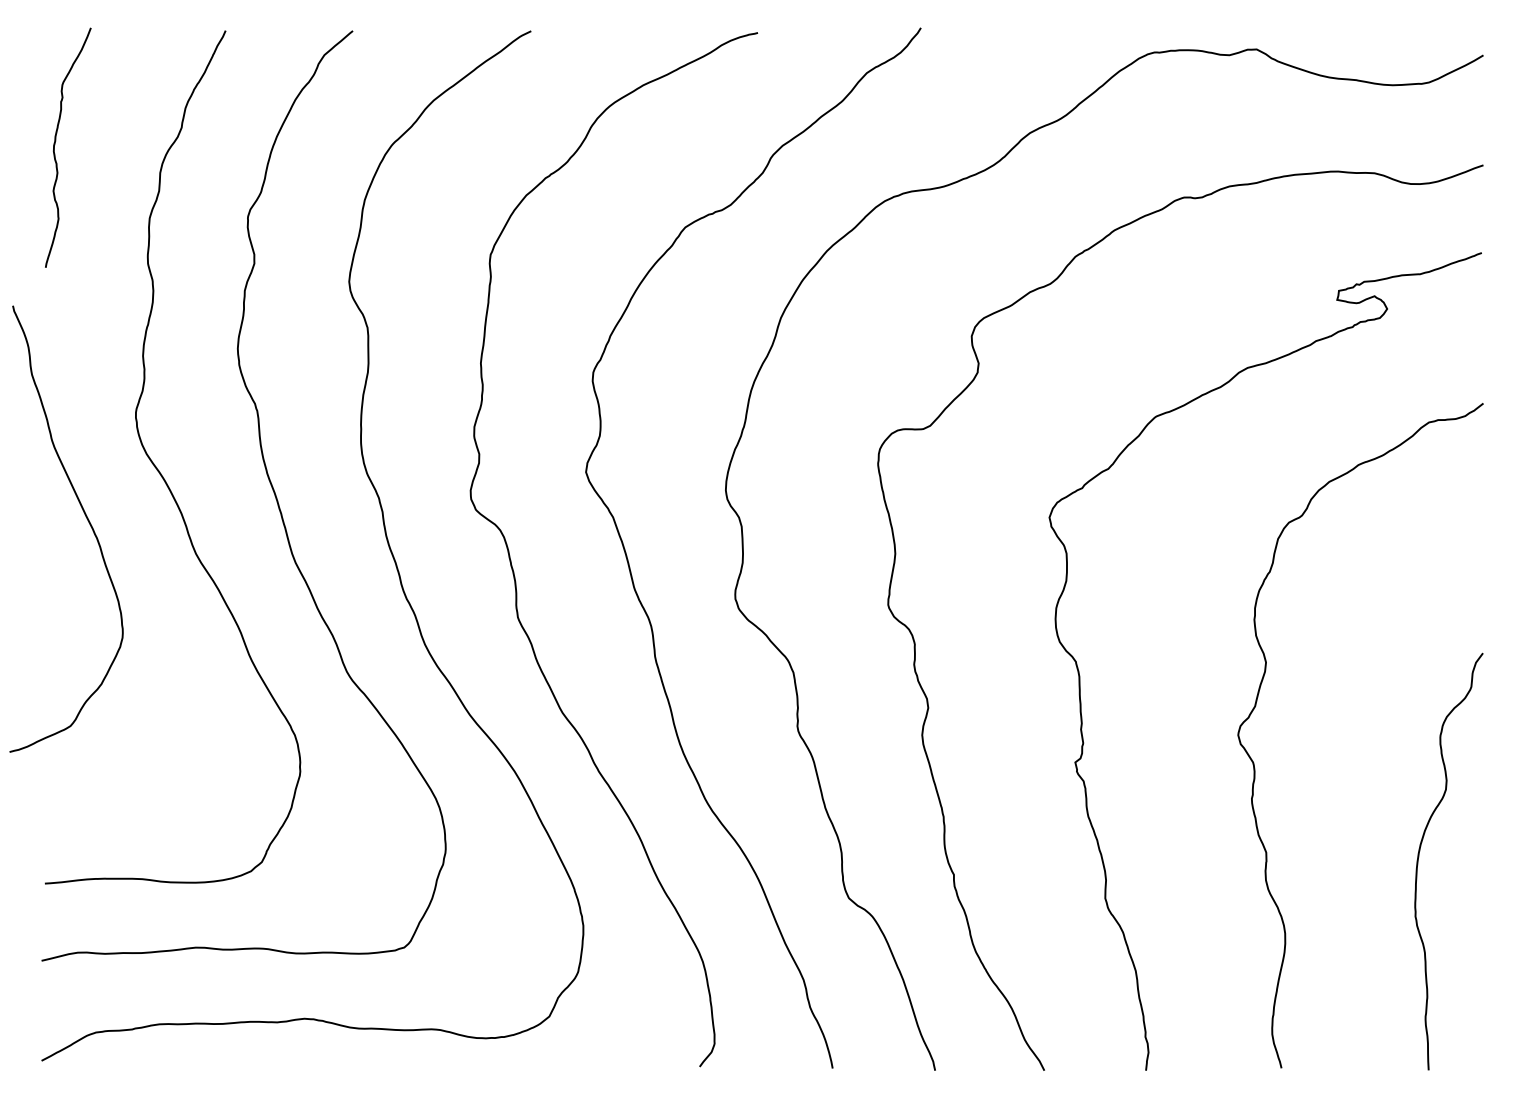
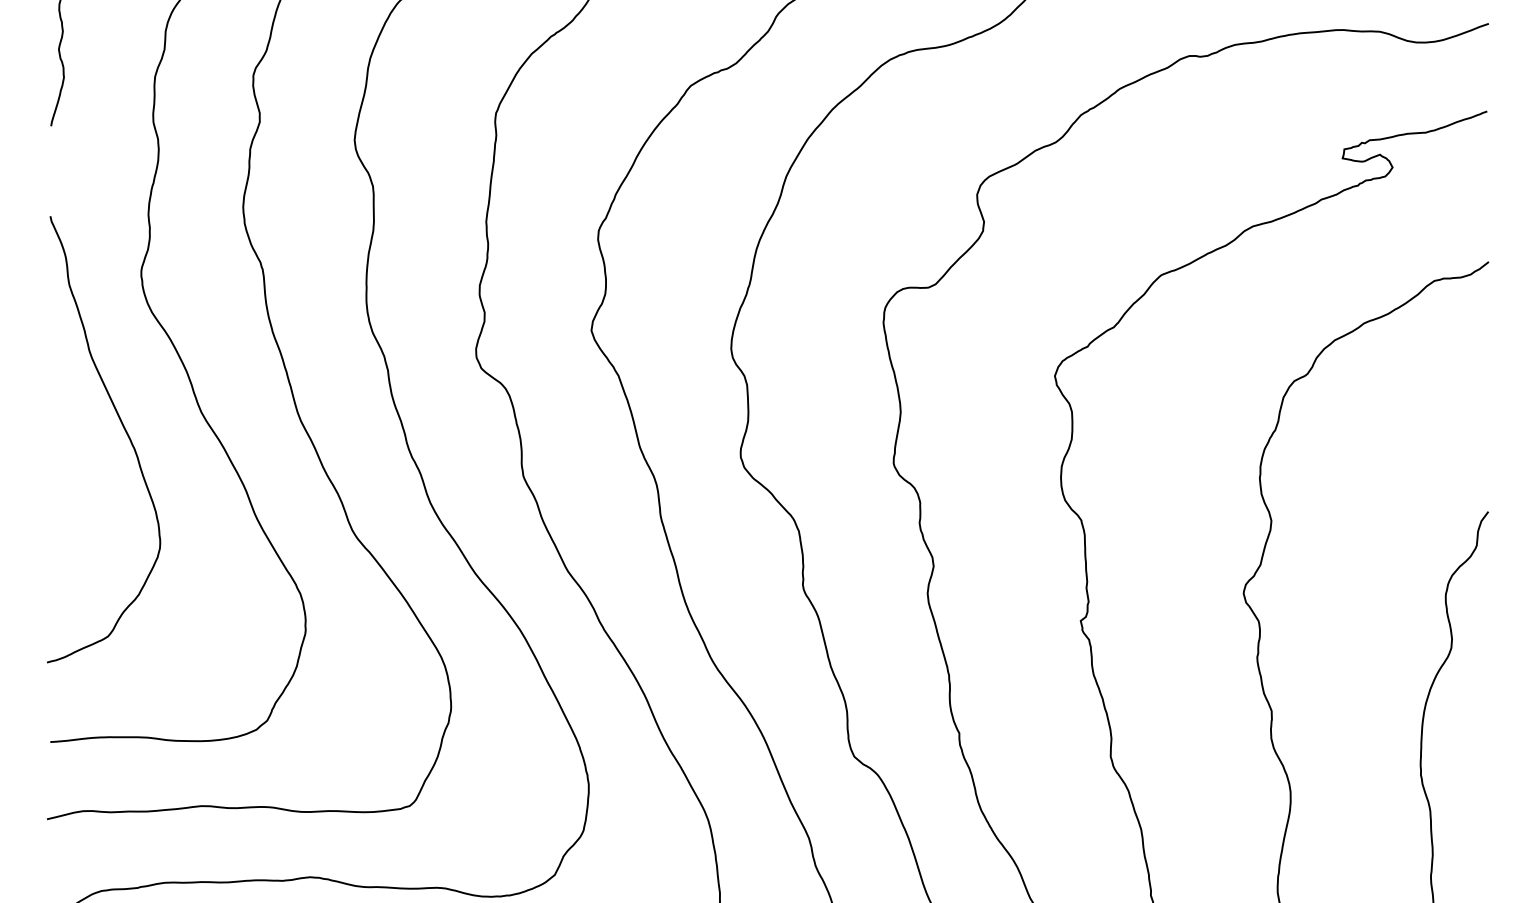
curve: (86, 518) -> (123, 428), moved

